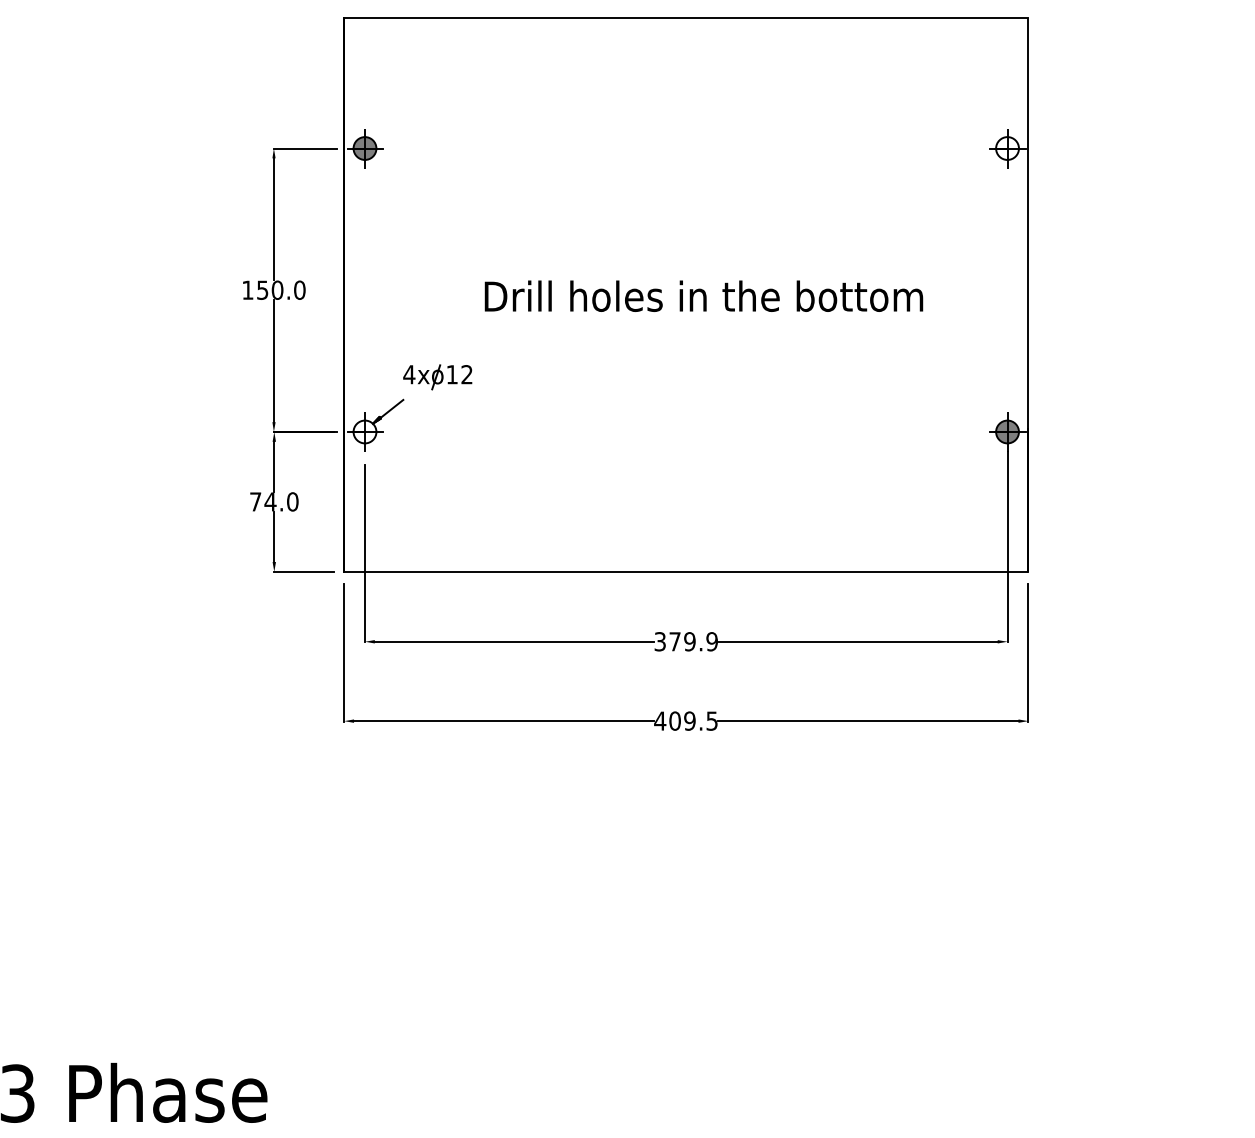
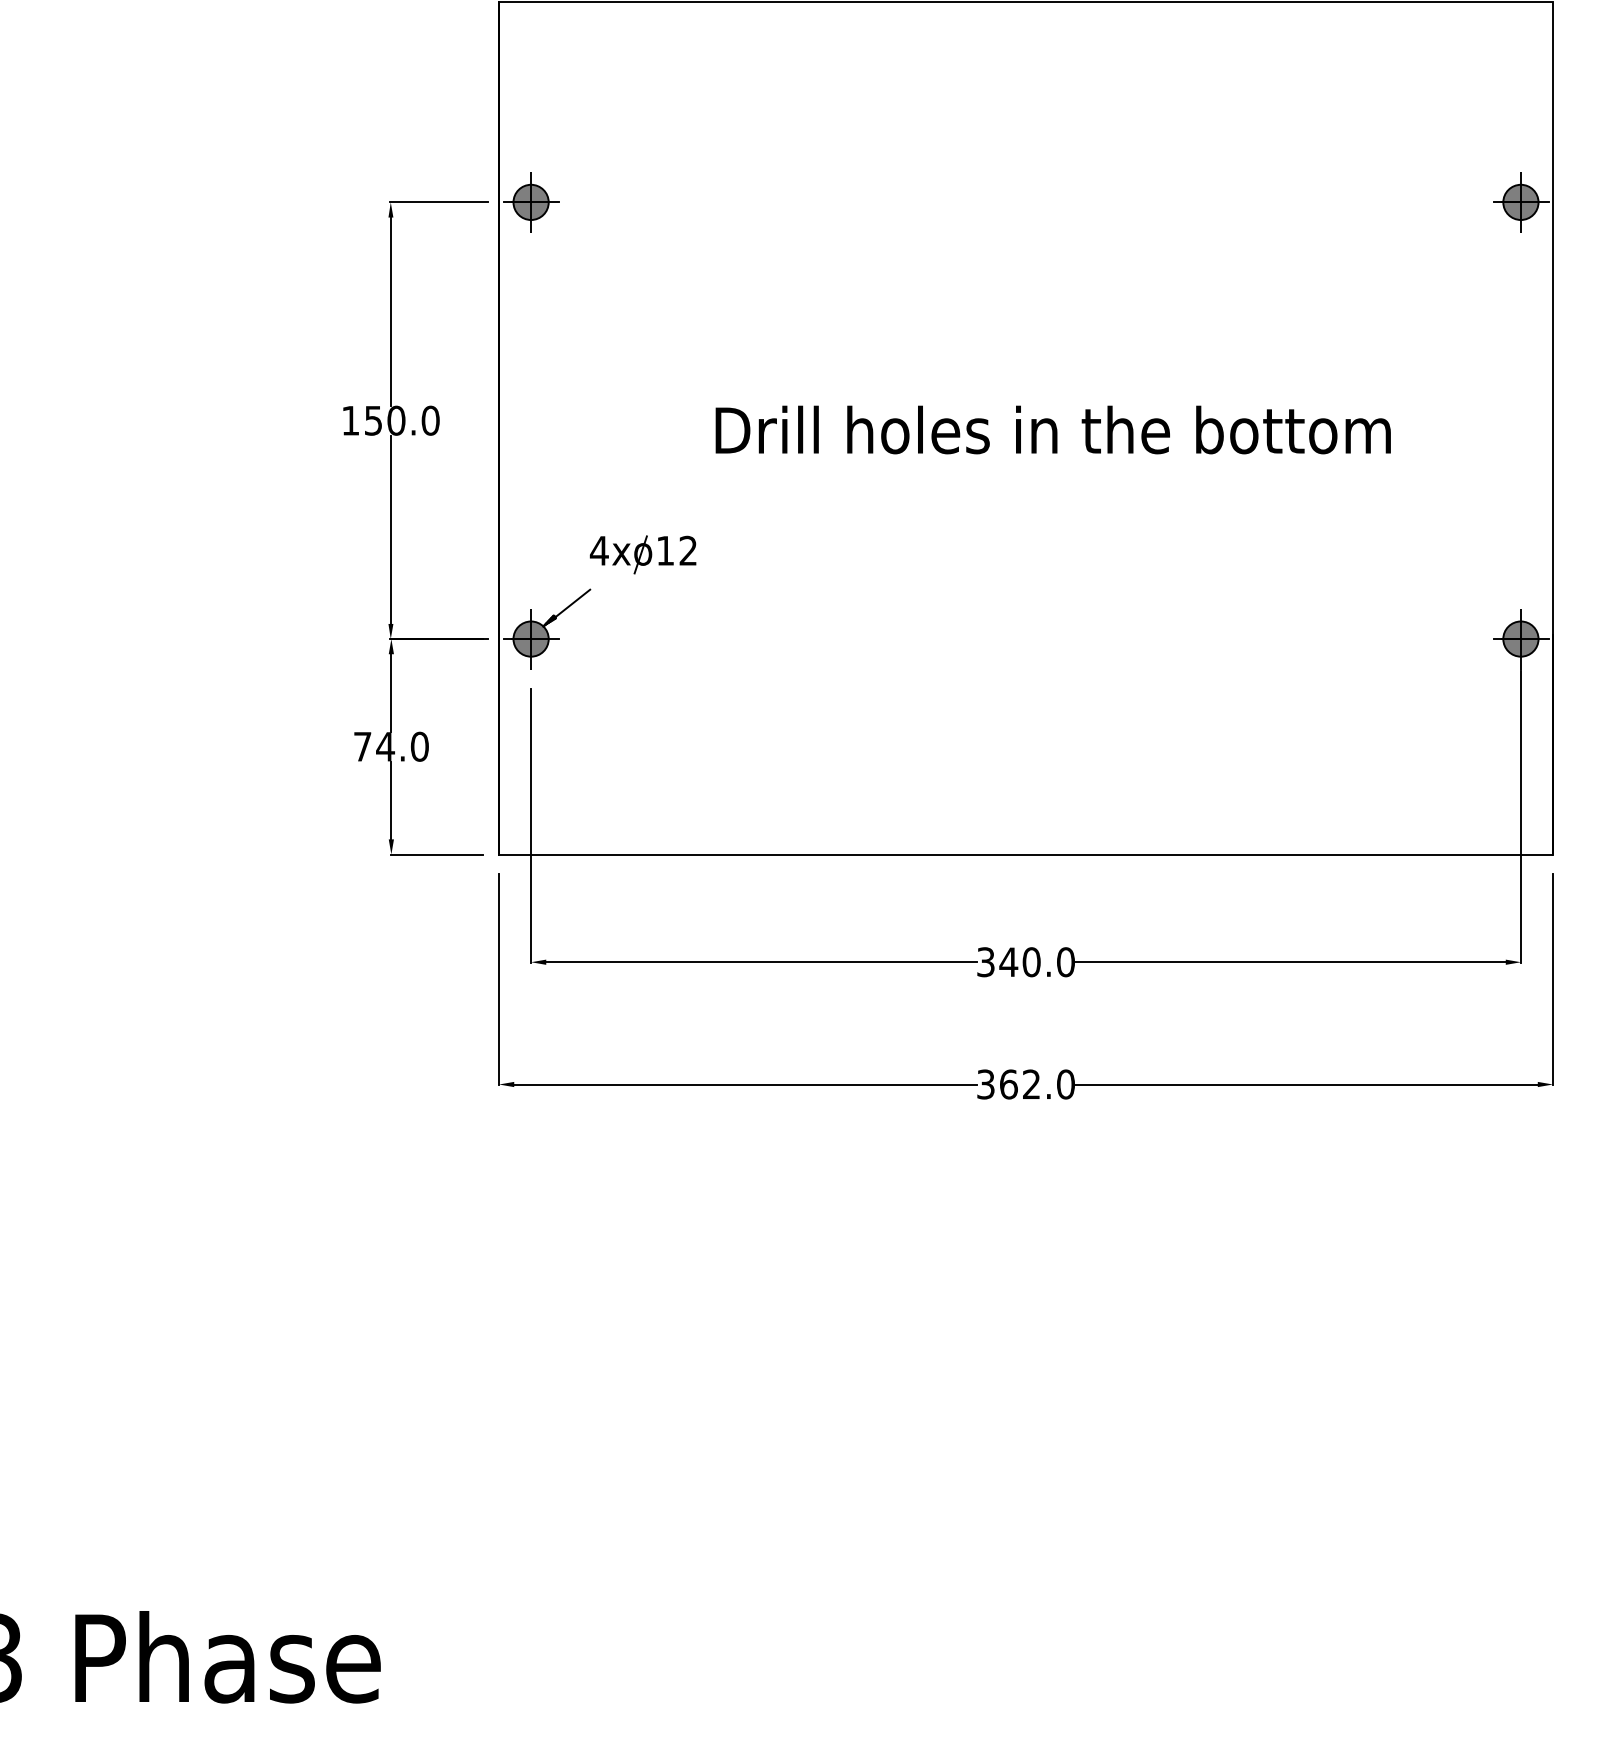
fill: (1007, 148) -> (1520, 202), added
fill: (364, 431) -> (530, 638), added
text: (692, 641) -> (1035, 961), 379.9 -> 340.0
text: (685, 720) -> (1024, 1083), 409.5 -> 362.0

